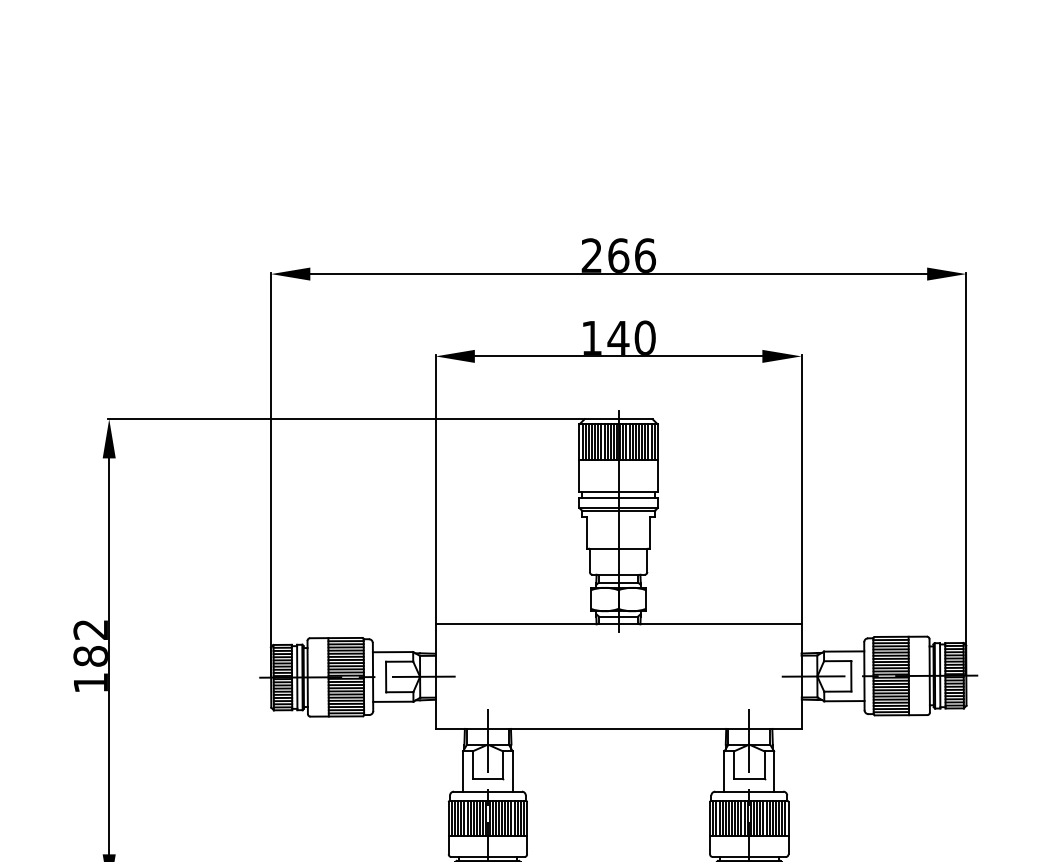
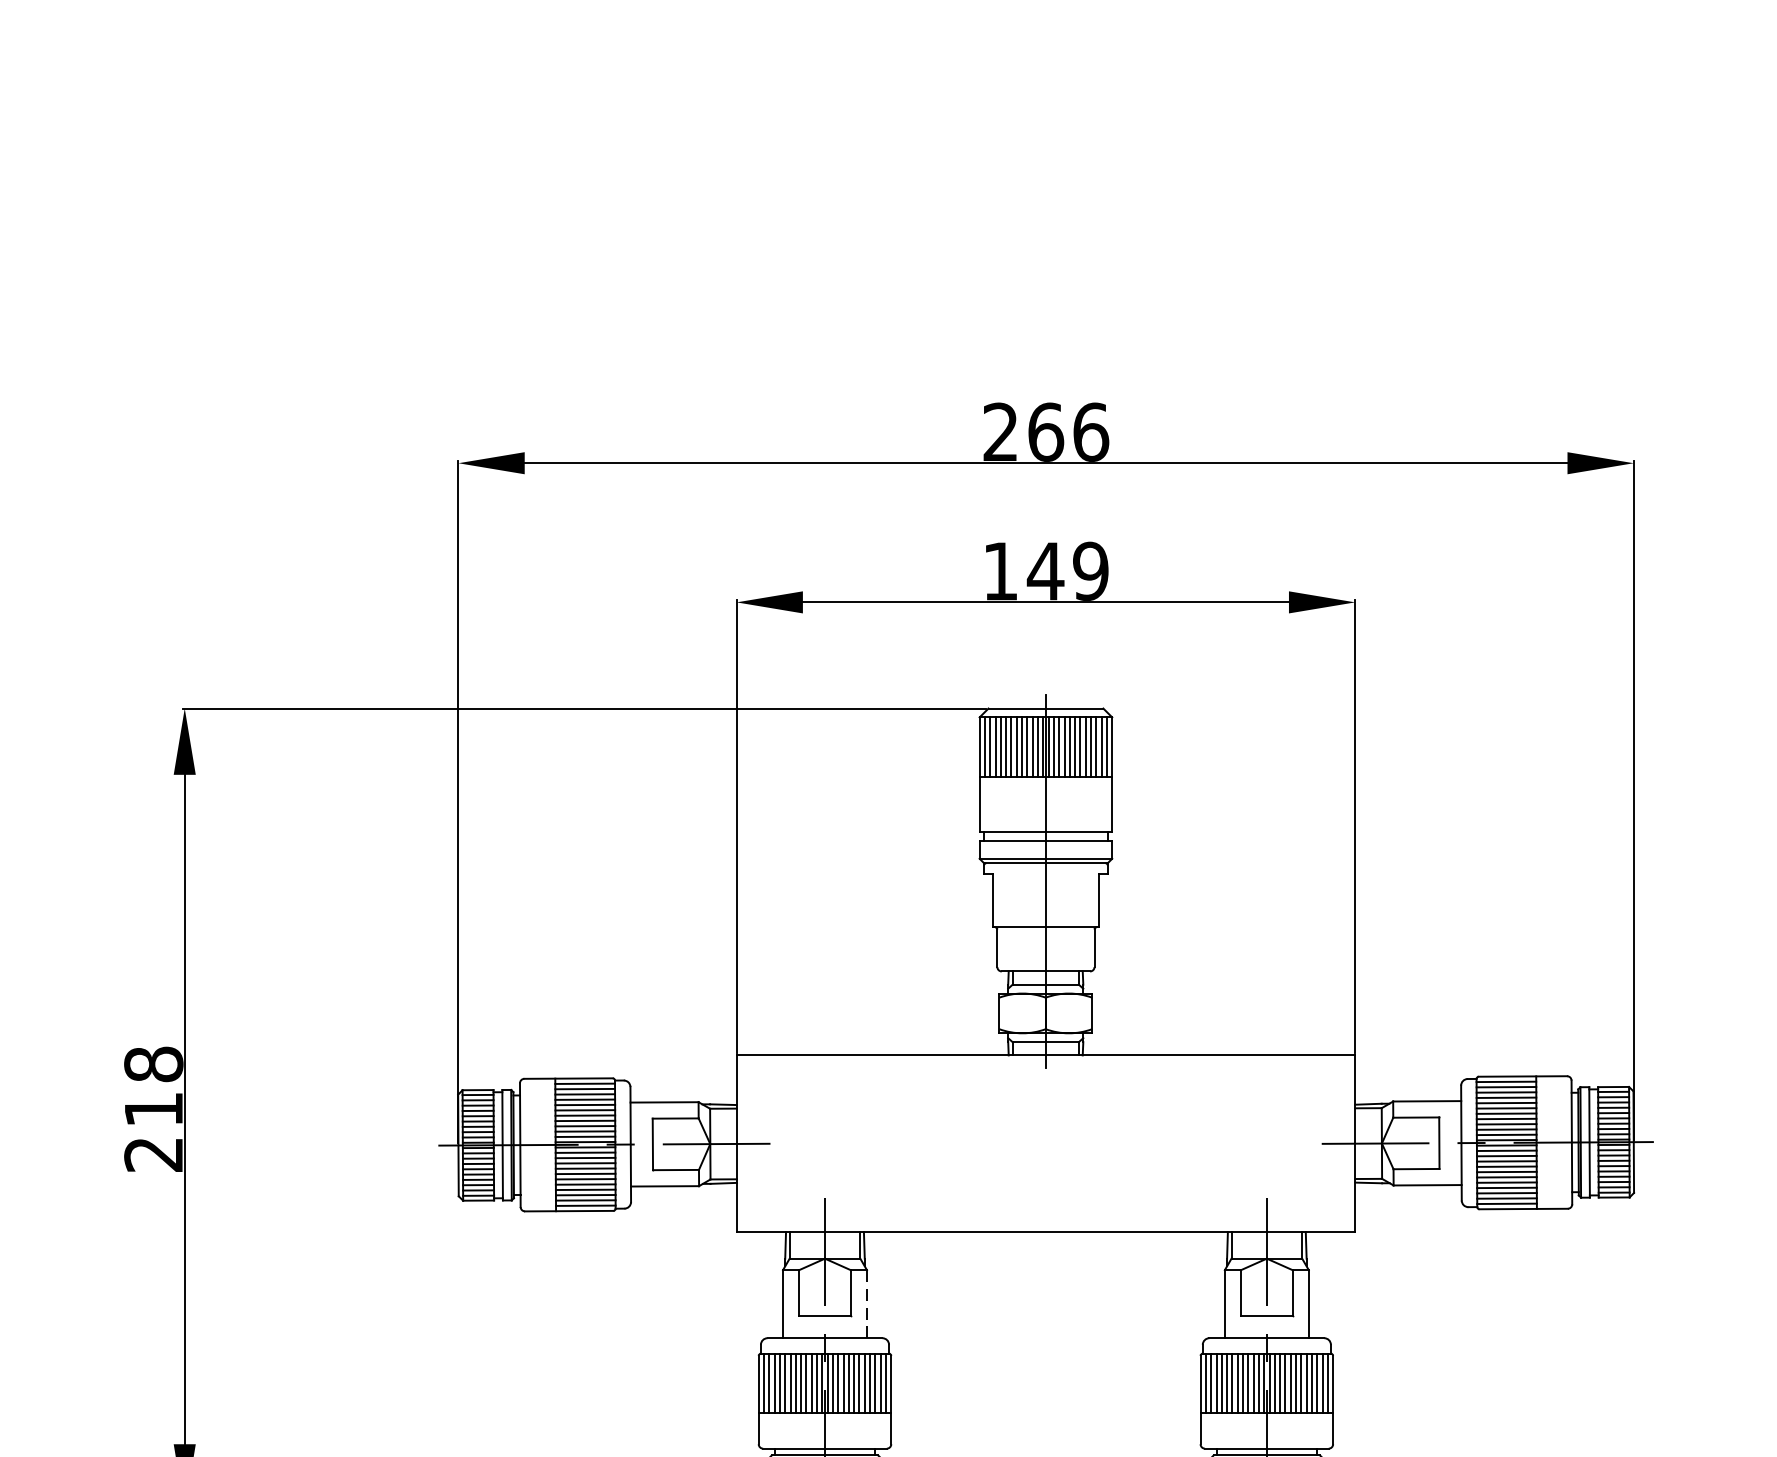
text: (644, 337) -> (1089, 570), 140 -> 149
text: (90, 656) -> (153, 1109), 182 -> 218
line: (512, 771) -> (866, 1304), solid -> dashed

